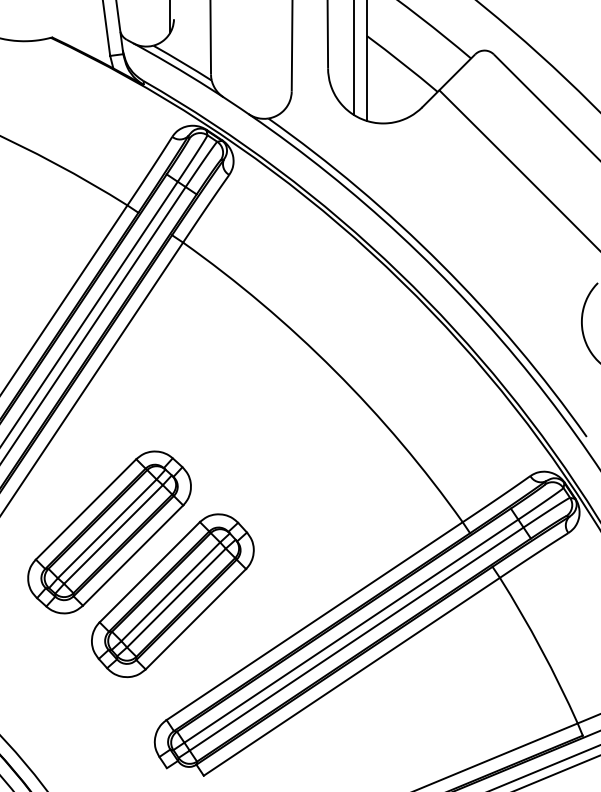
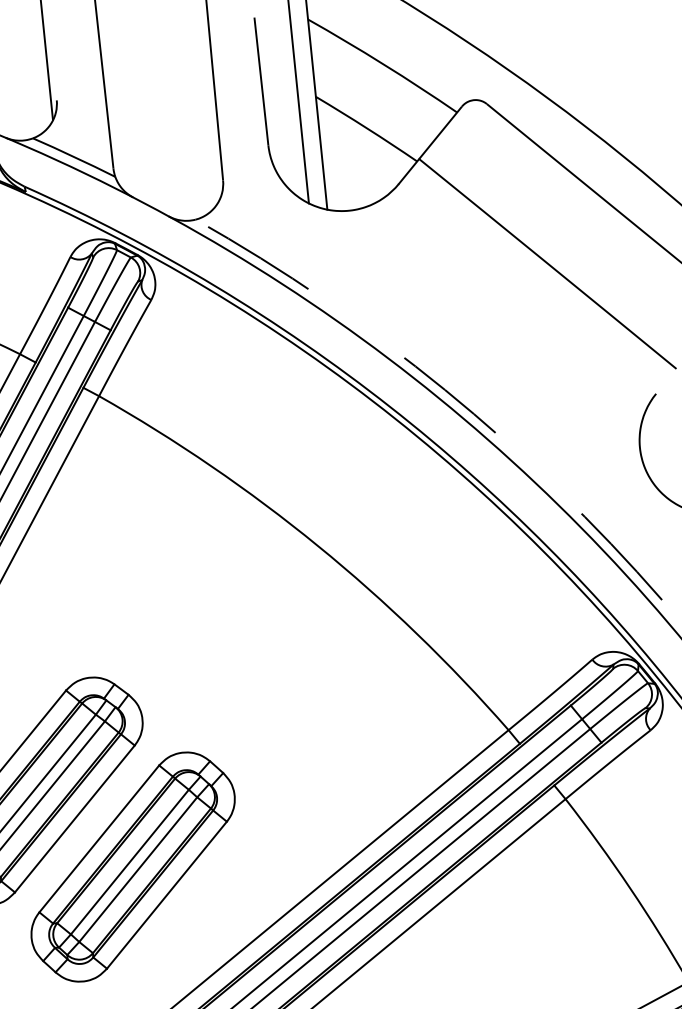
arc: (441, 264) -> (445, 390), solid -> dashed

